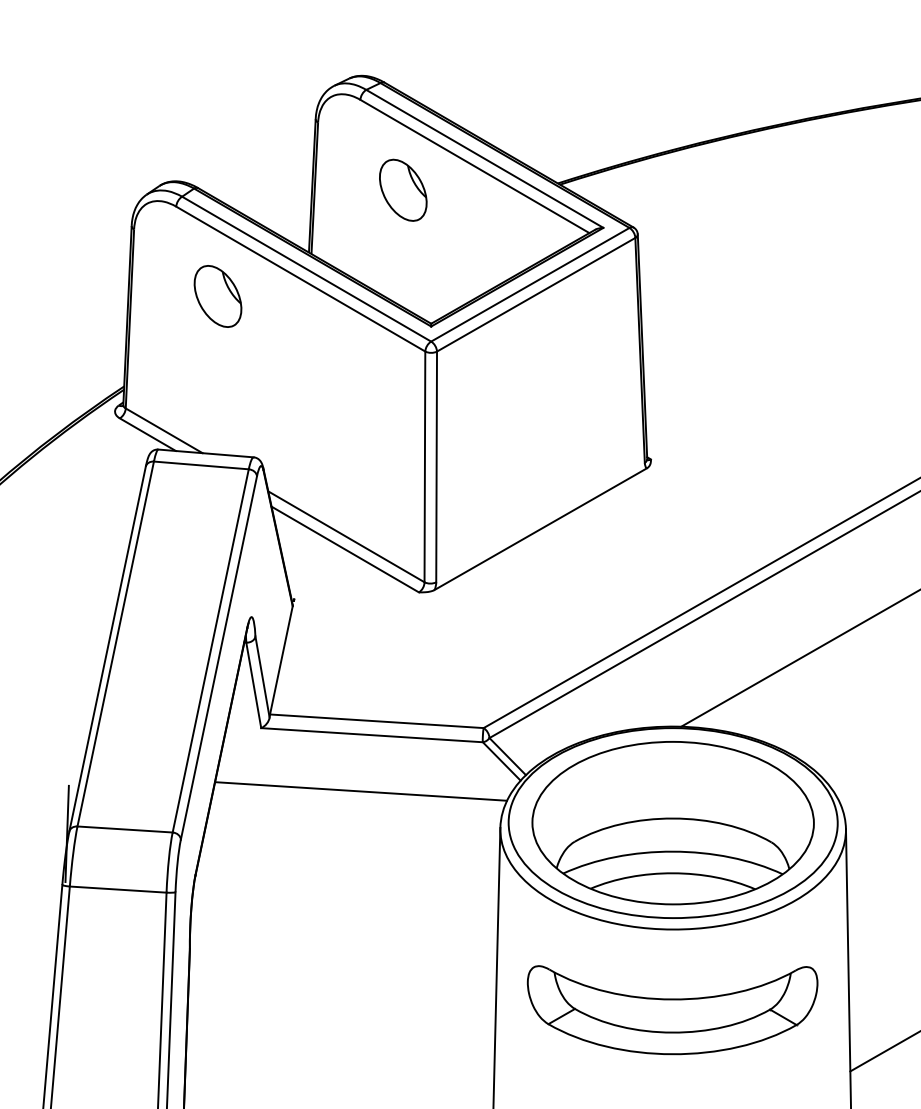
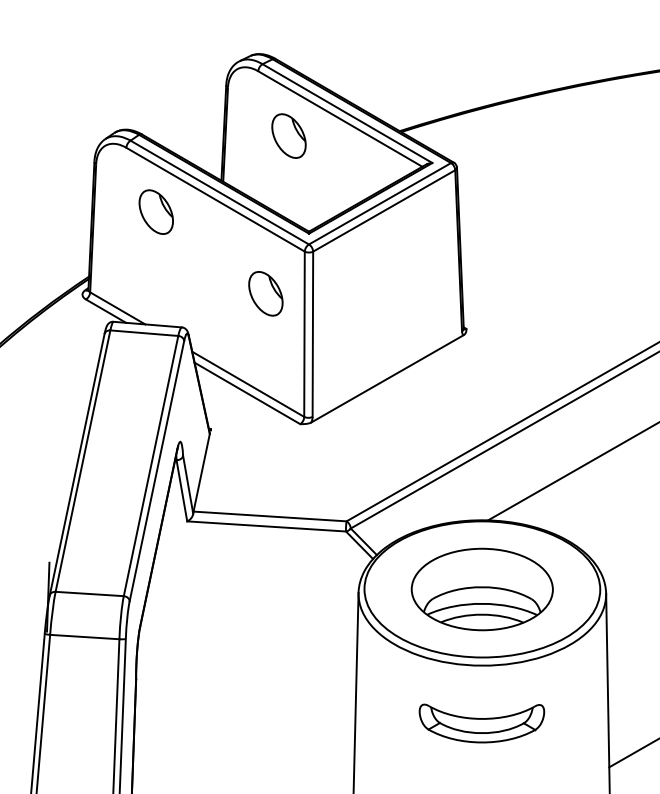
part: (370, 410) -> (265, 293), added
line: (361, 791) -> (259, 566), removed
part: (672, 823) -> (481, 589), size x0.7
part: (672, 1010) -> (481, 723), size x0.6

